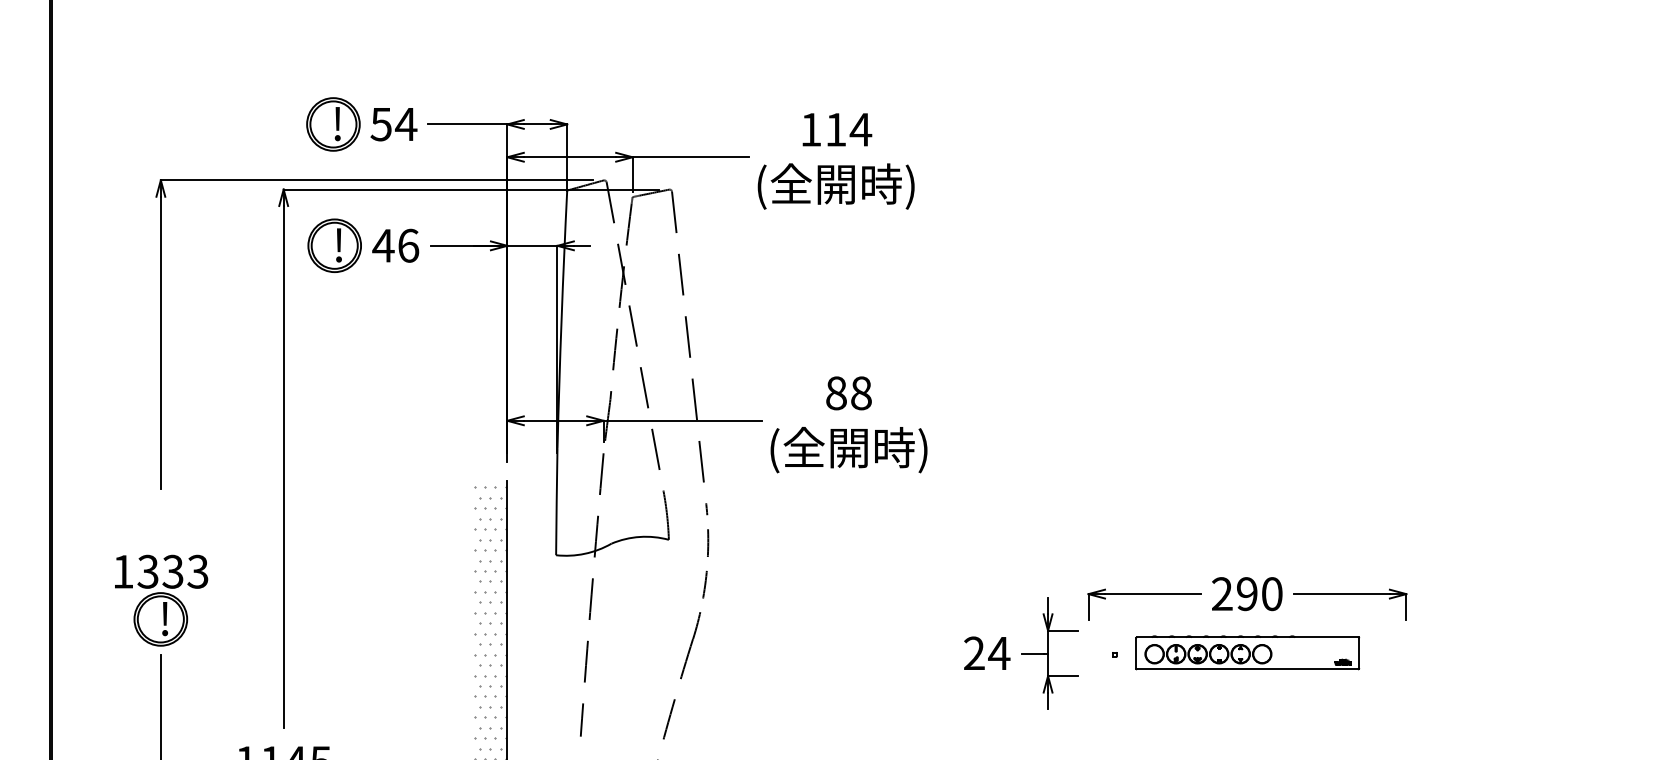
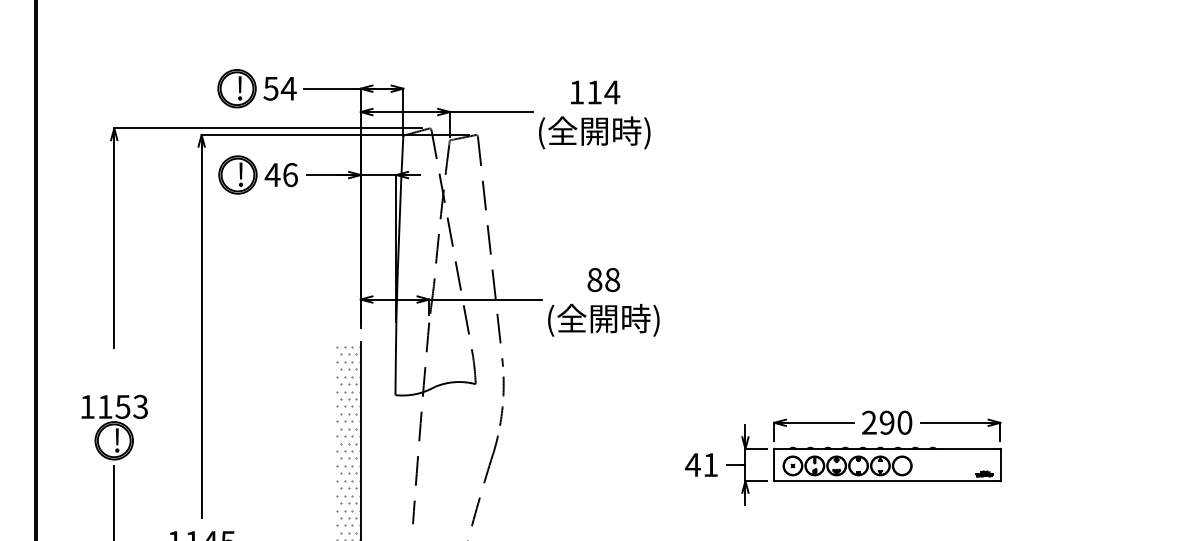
text: (160, 571) -> (114, 406), 1333 -> 1153
text: (986, 652) -> (701, 464), 24 -> 41
part: (1247, 652) -> (887, 464), size x1.43

